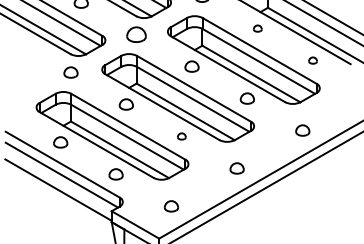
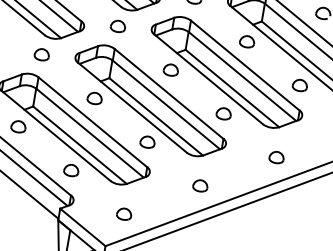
part: (257, 28) -> (247, 41), size x1.67
part: (136, 34) -> (118, 26), size x0.71
part: (312, 60) -> (299, 85), size x1.67
part: (181, 136) -> (147, 142), size x1.67

